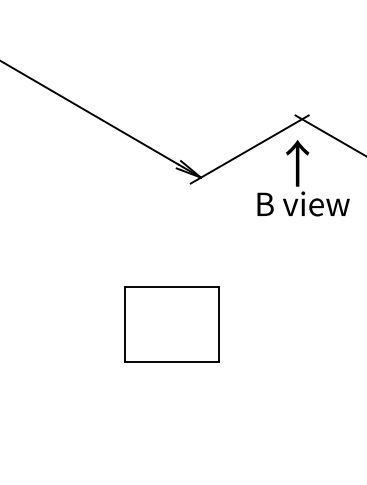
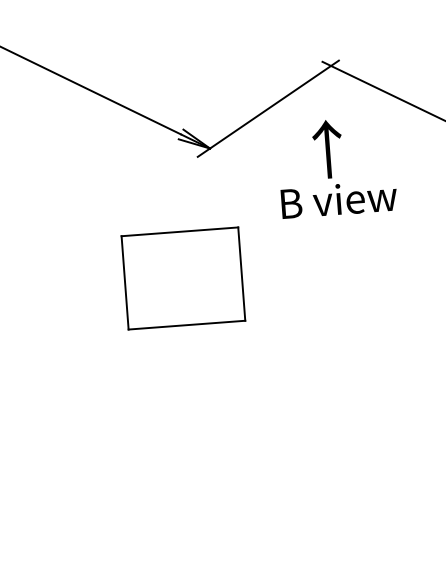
text: (303, 178) -> (336, 167), moved
part: (171, 324) -> (182, 278), moved

